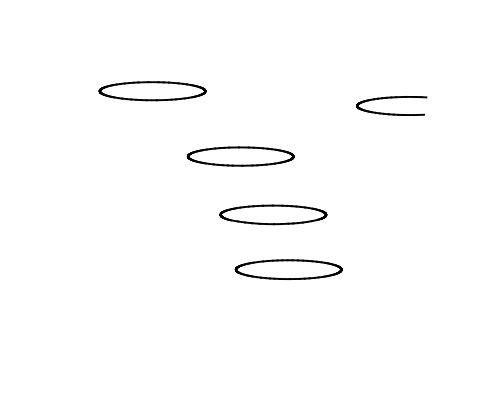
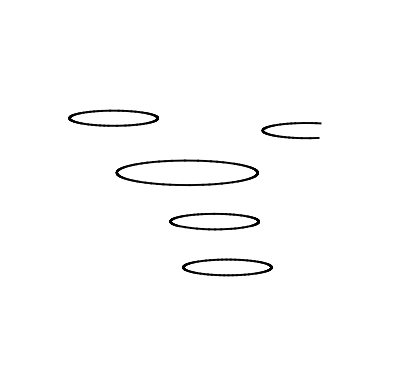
part: (391, 105) -> (291, 130), moved
part: (240, 156) -> (187, 172), size x1.6

